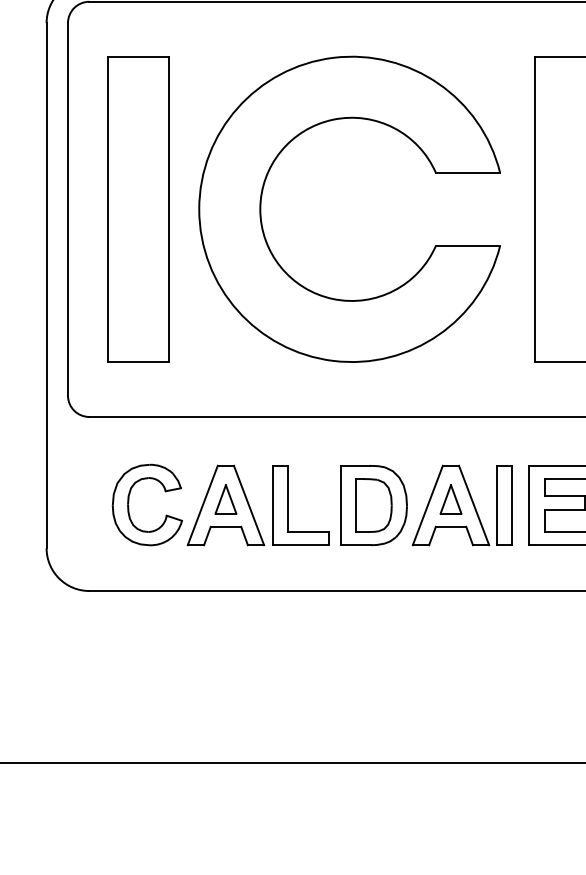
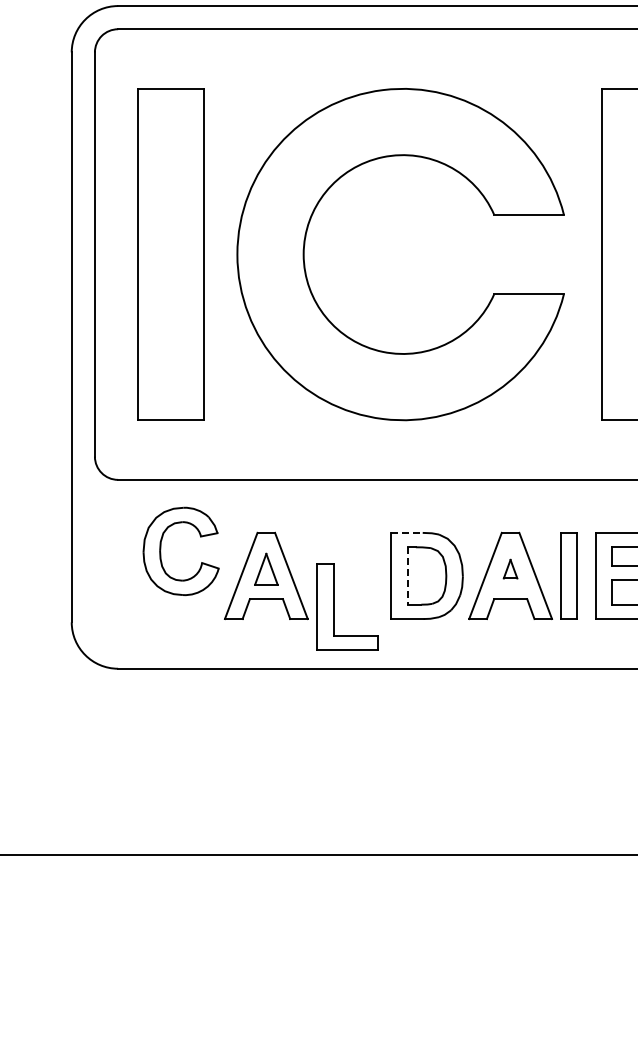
line: (355, 465) -> (406, 532), solid -> dashed
part: (450, 498) -> (510, 568), size x0.6
part: (288, 505) -> (334, 606), moved
line: (355, 505) -> (407, 575), solid -> dashed
part: (129, 506) -> (161, 552), moved

